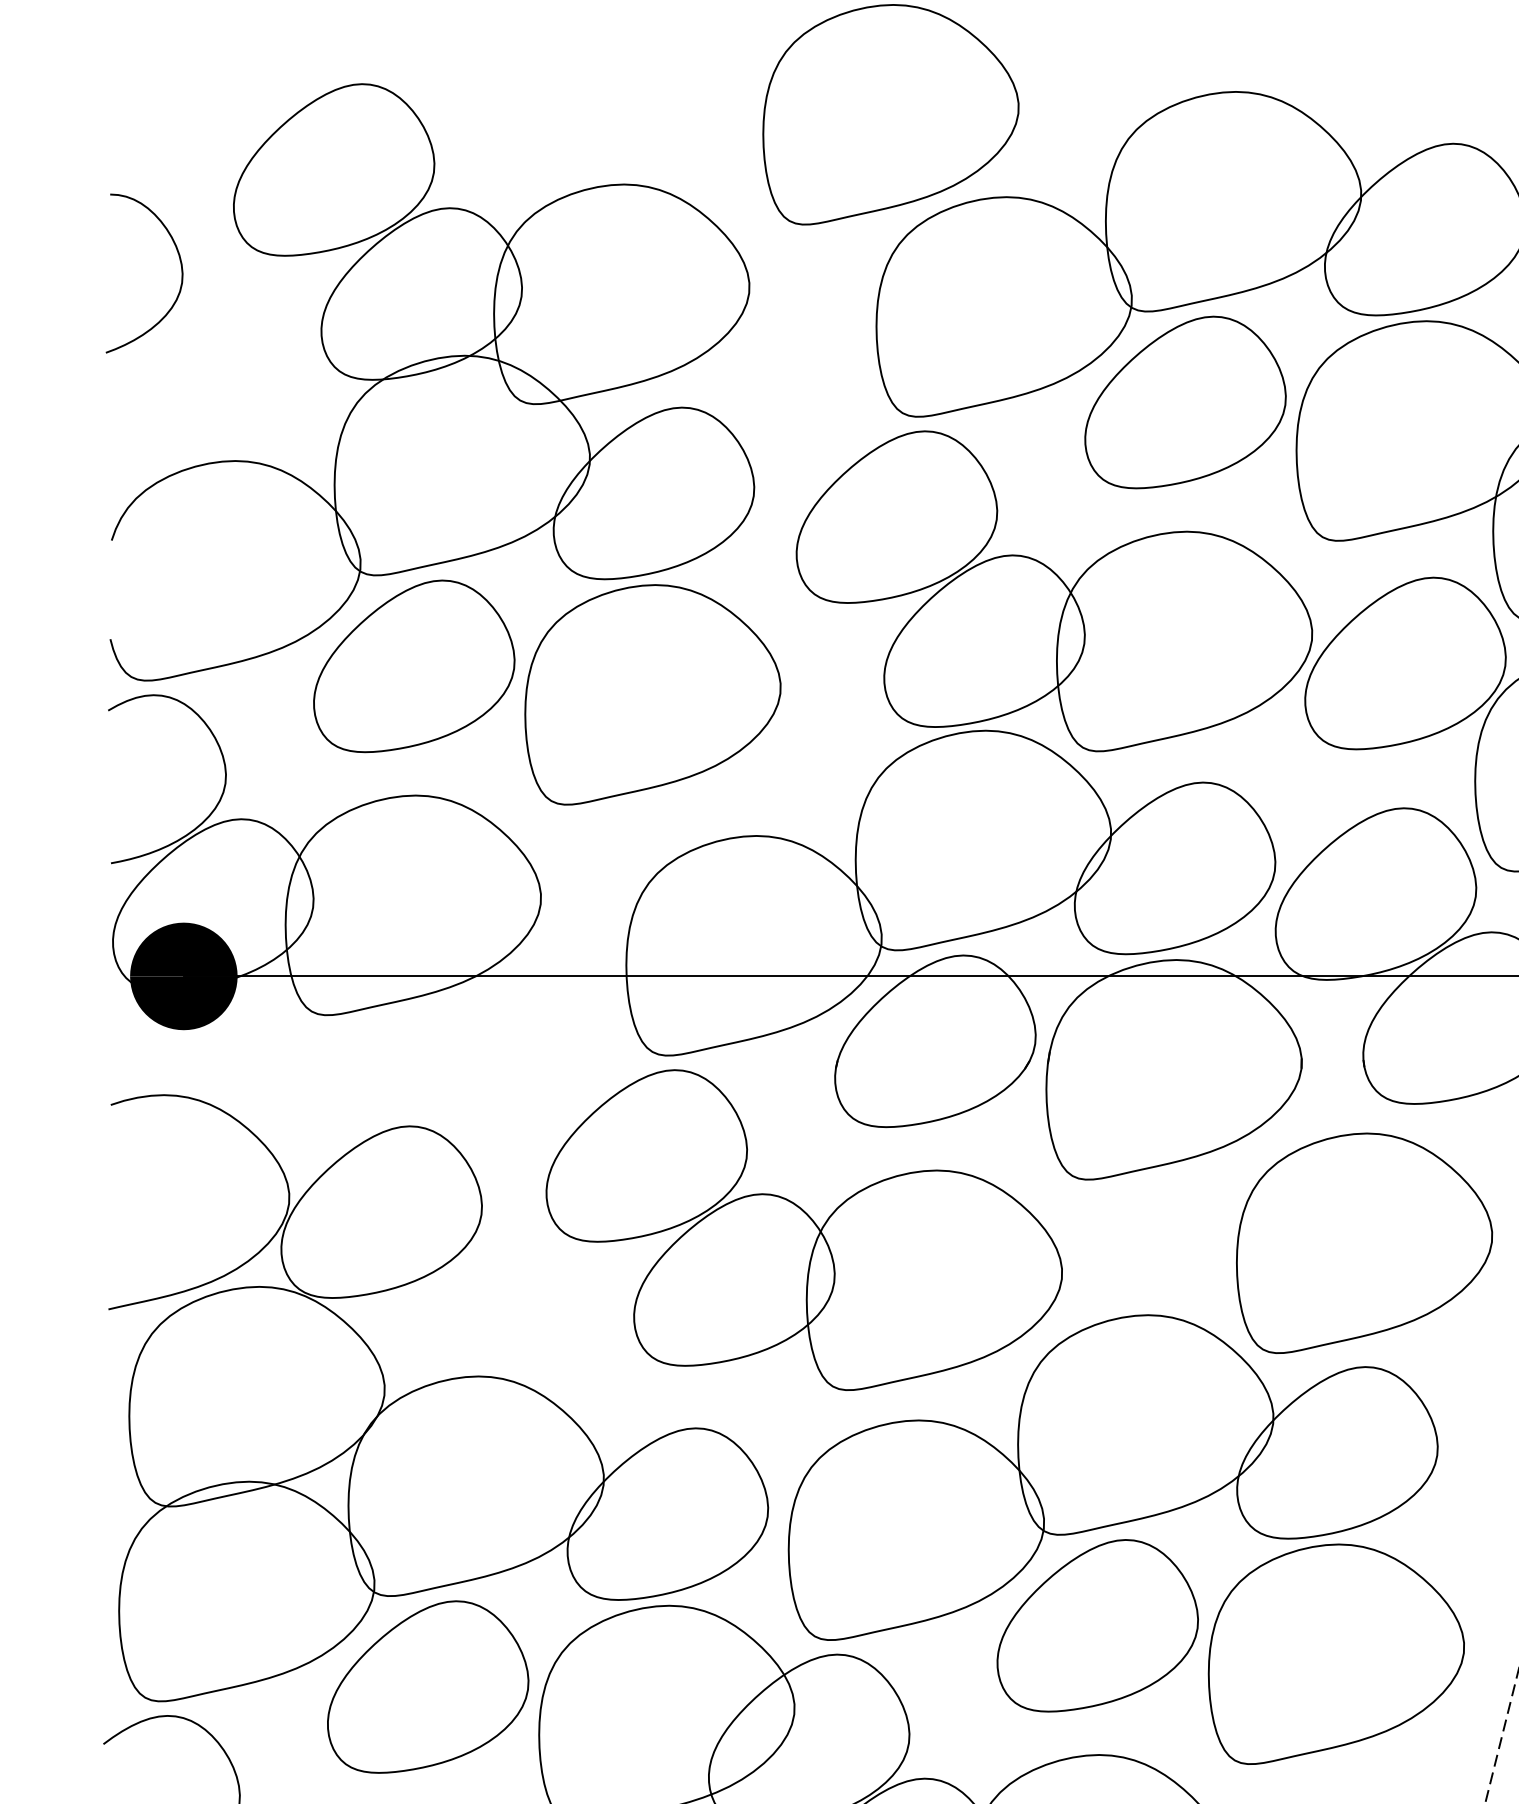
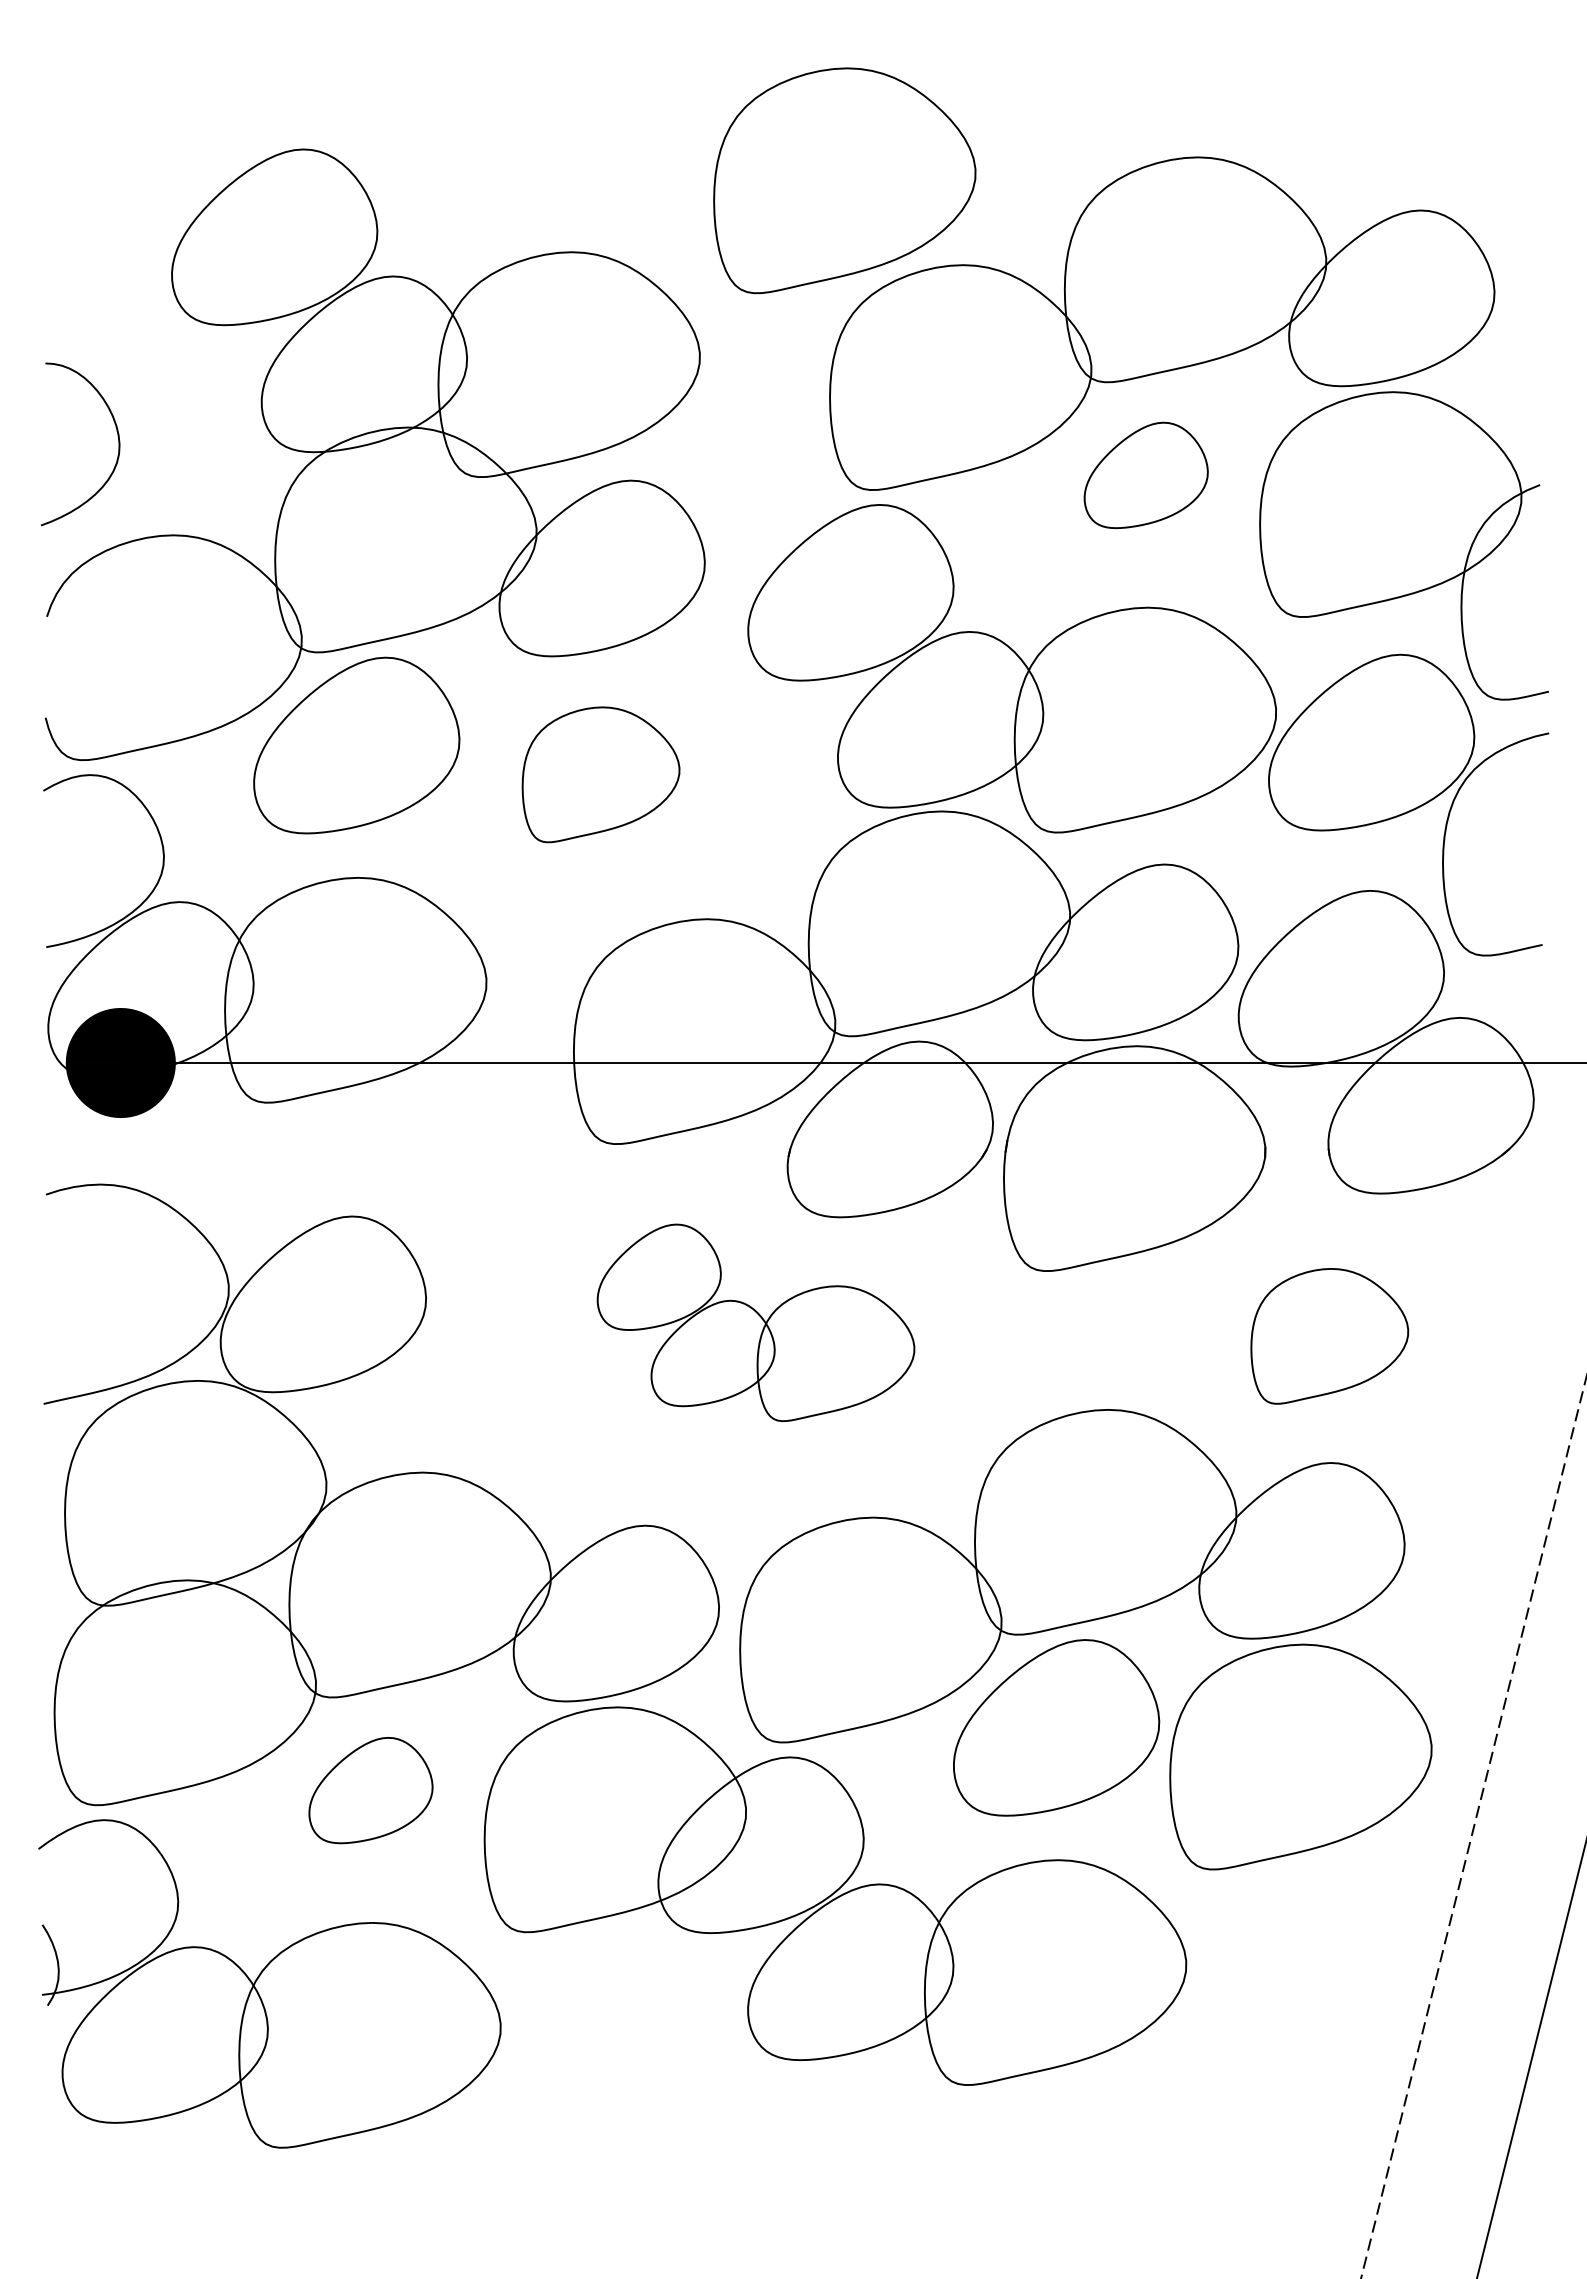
curve: (180, 265) -> (117, 436), moved
part: (1184, 402) -> (1145, 475), size x0.6
part: (652, 694) -> (600, 774), size x0.6
part: (803, 1229) -> (755, 1322), size x0.6
part: (1364, 1243) -> (1329, 1336), size x0.6
part: (427, 1686) -> (370, 1790), size x0.6

